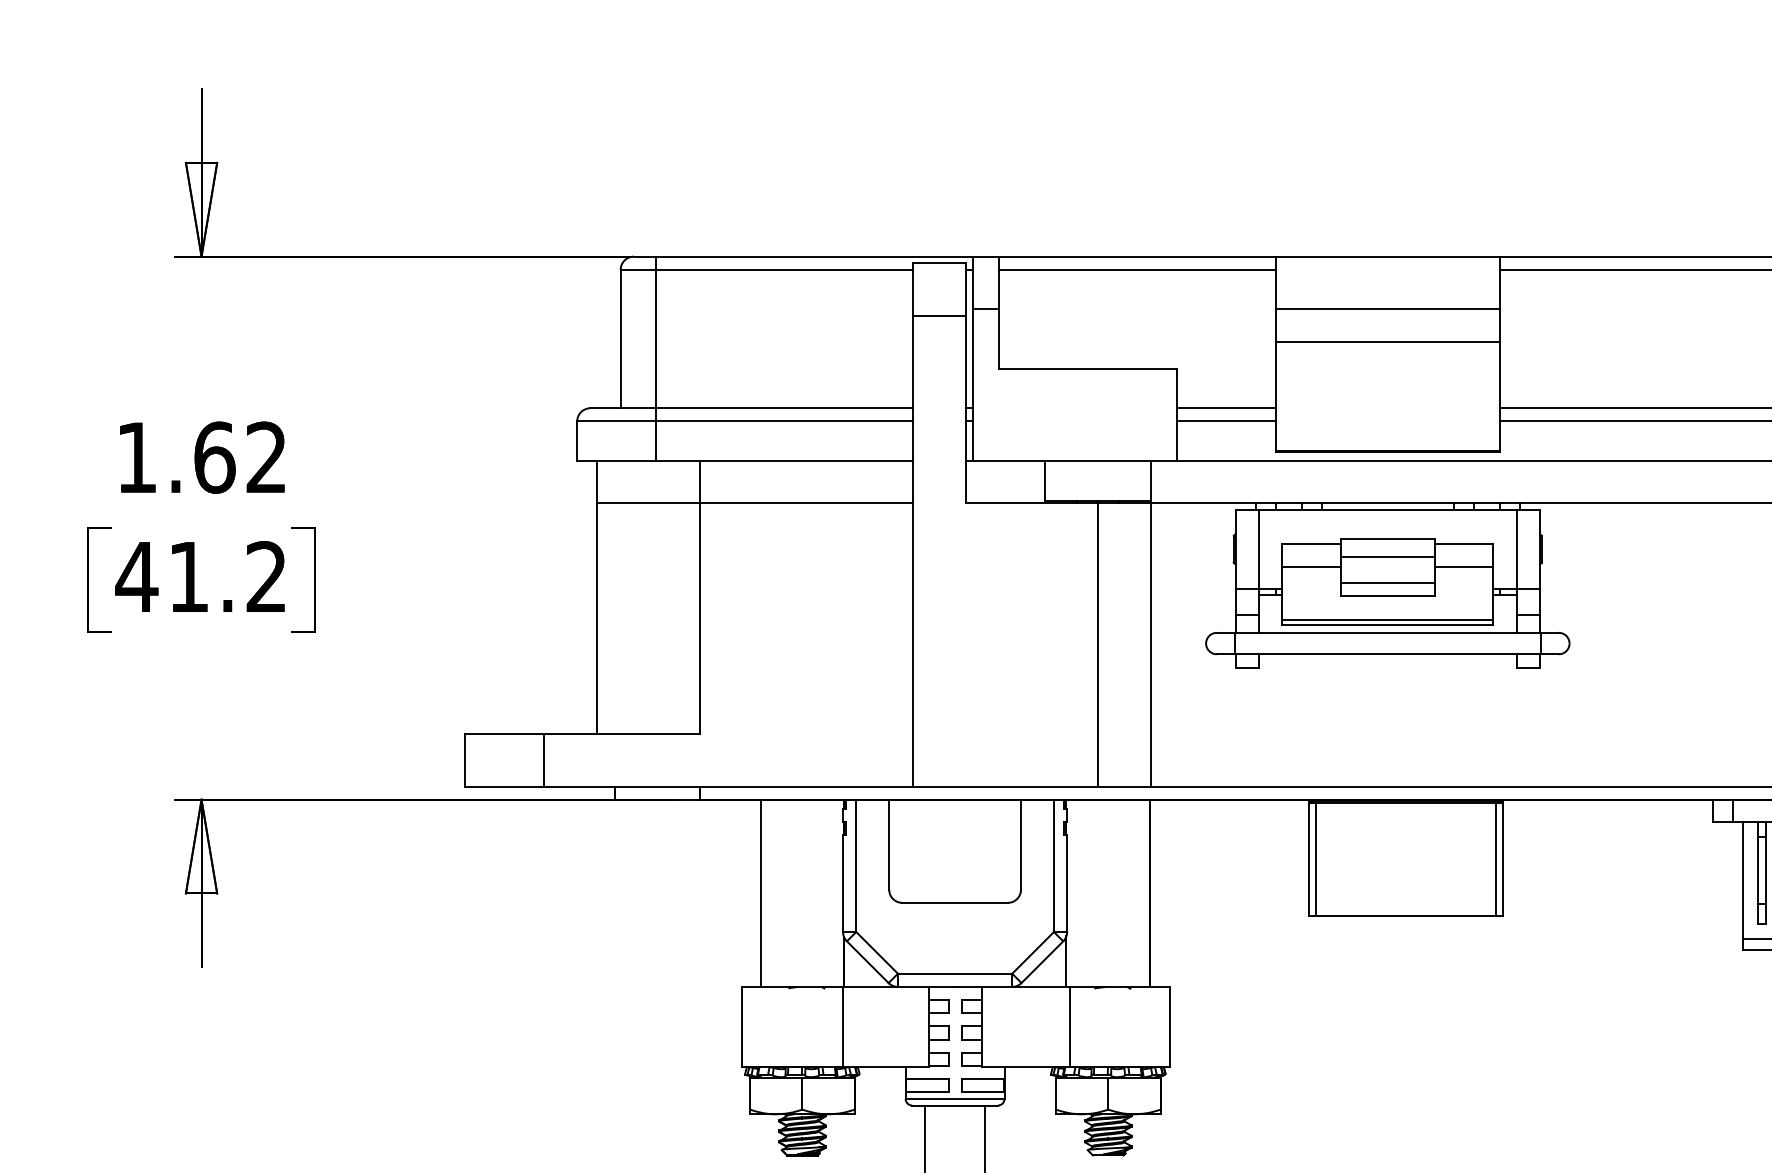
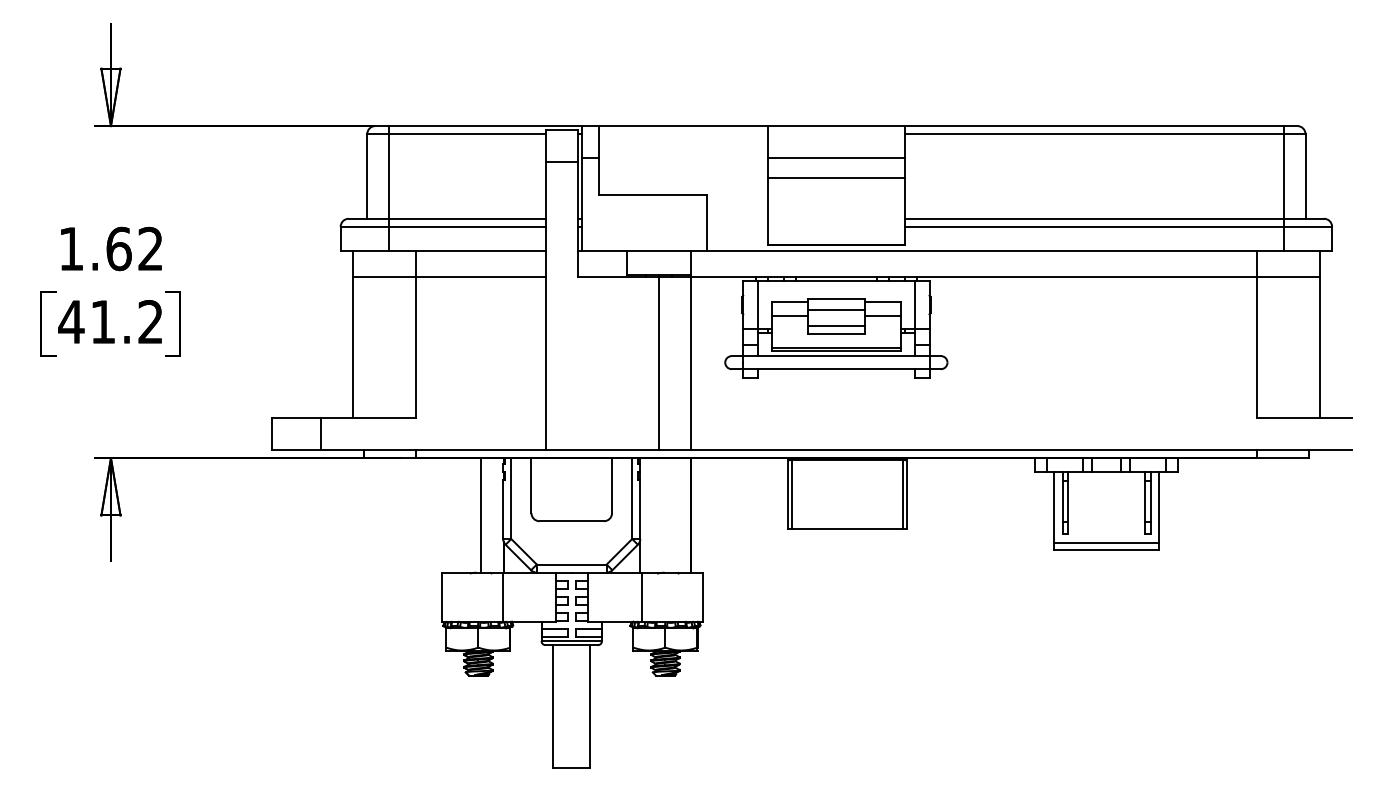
line: (1136, 270) -> (682, 134), removed
line: (1226, 407) -> (737, 218), removed
line: (1226, 420) -> (737, 226), removed
line: (760, 893) -> (480, 515), moved

